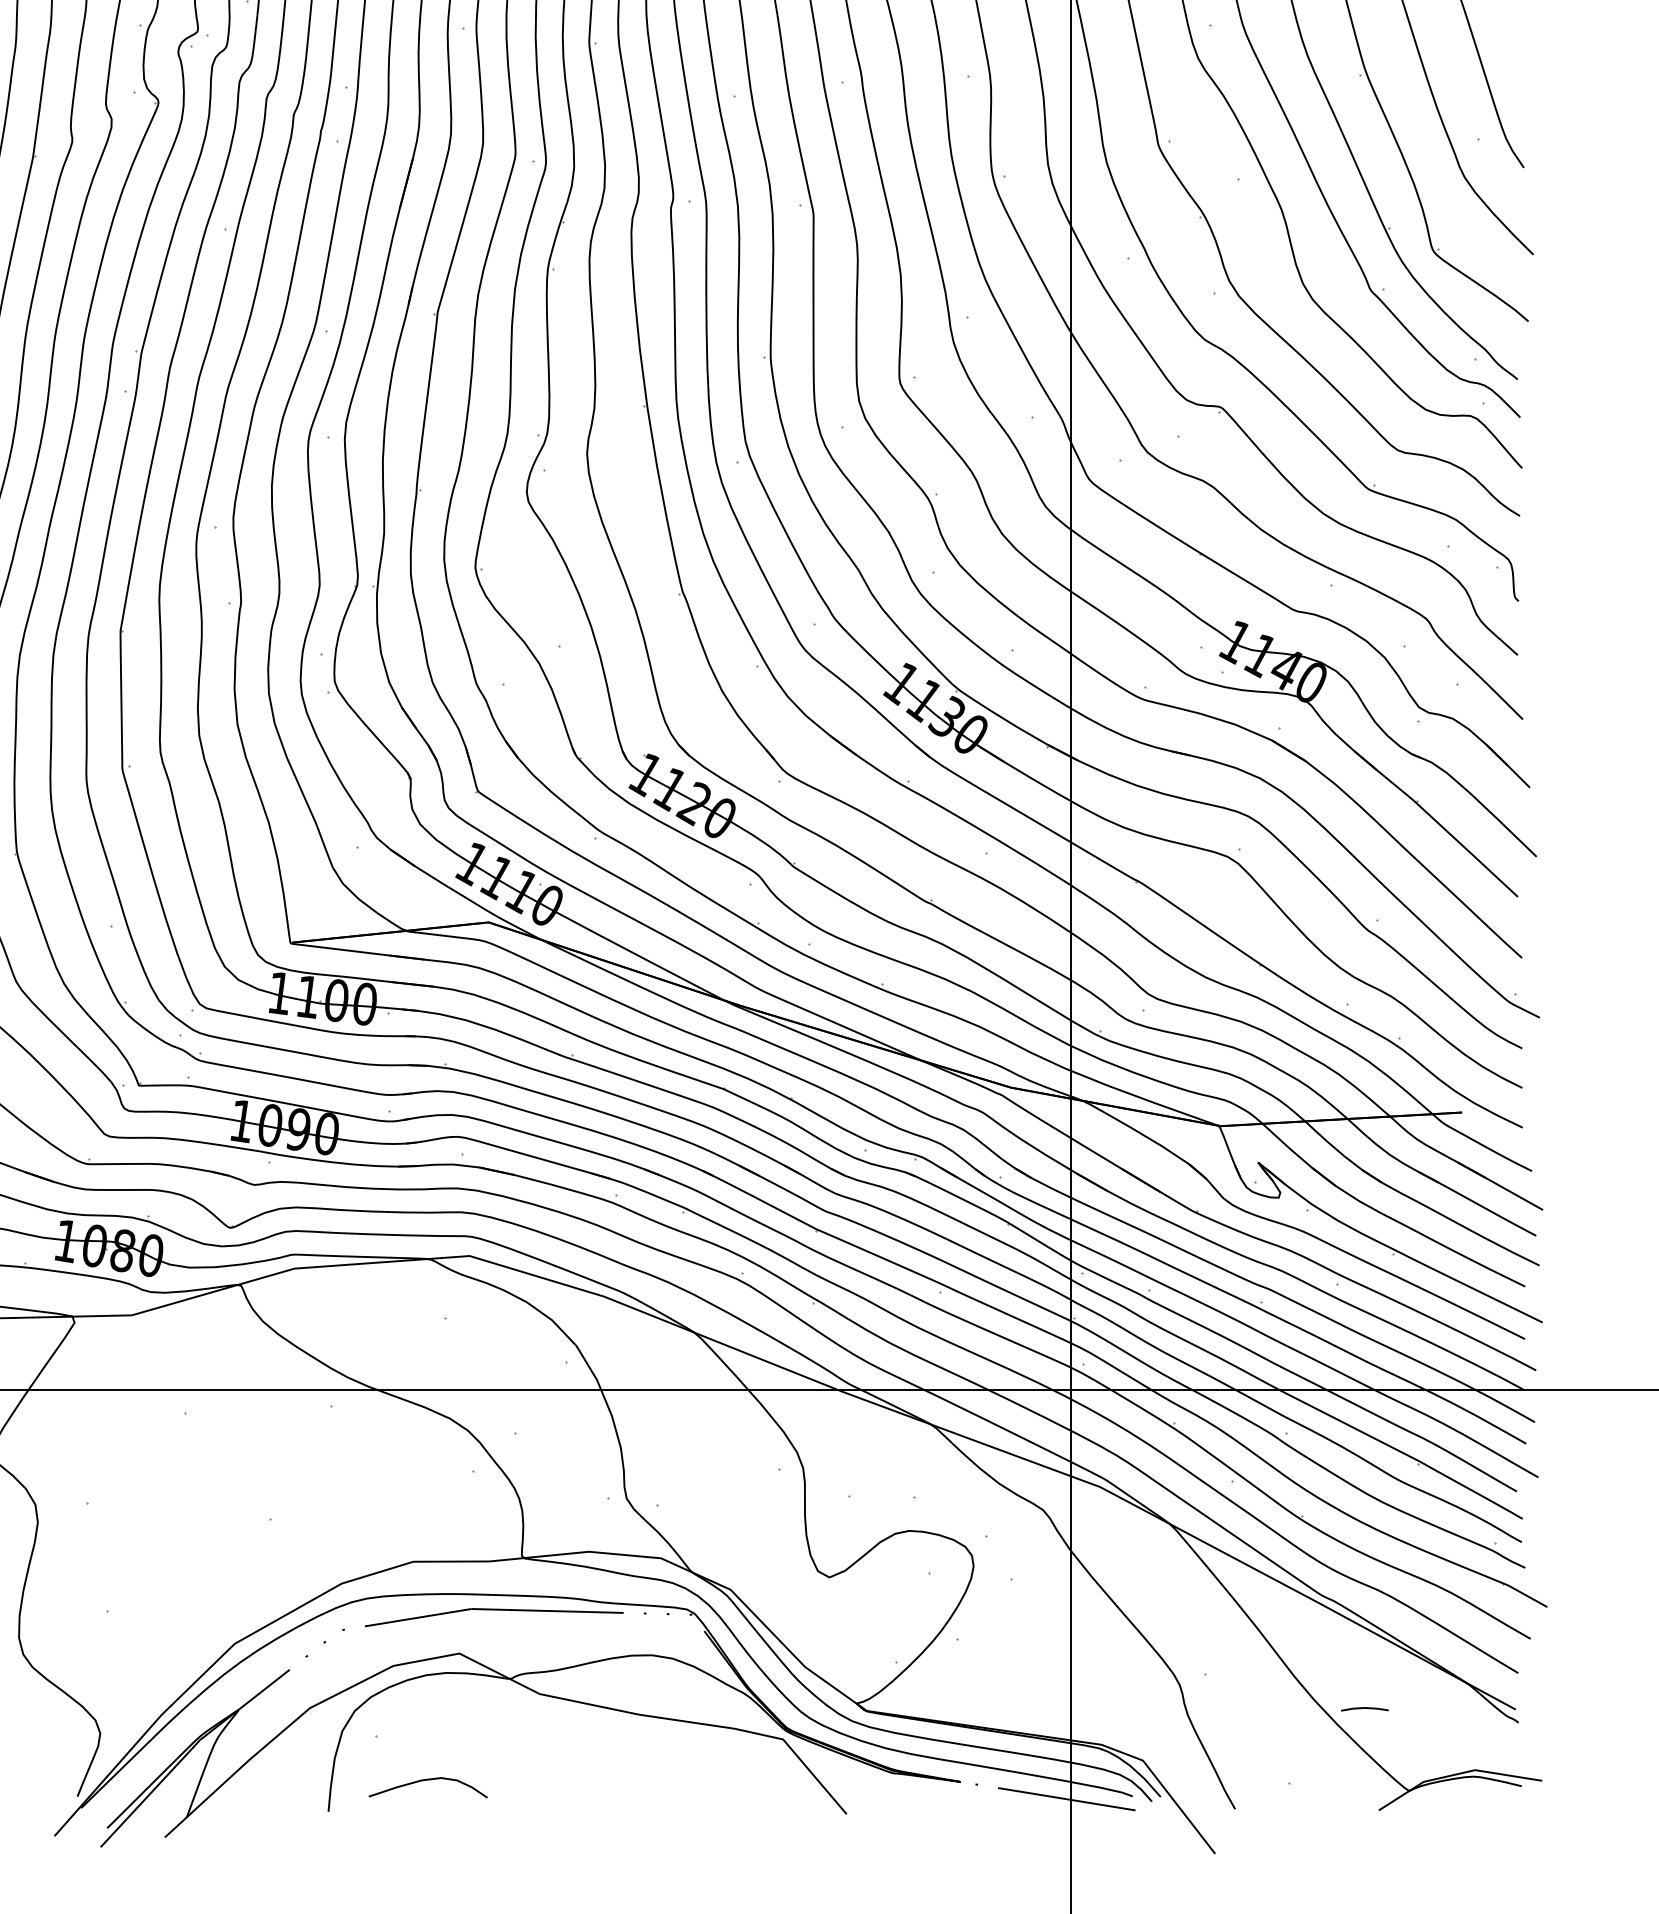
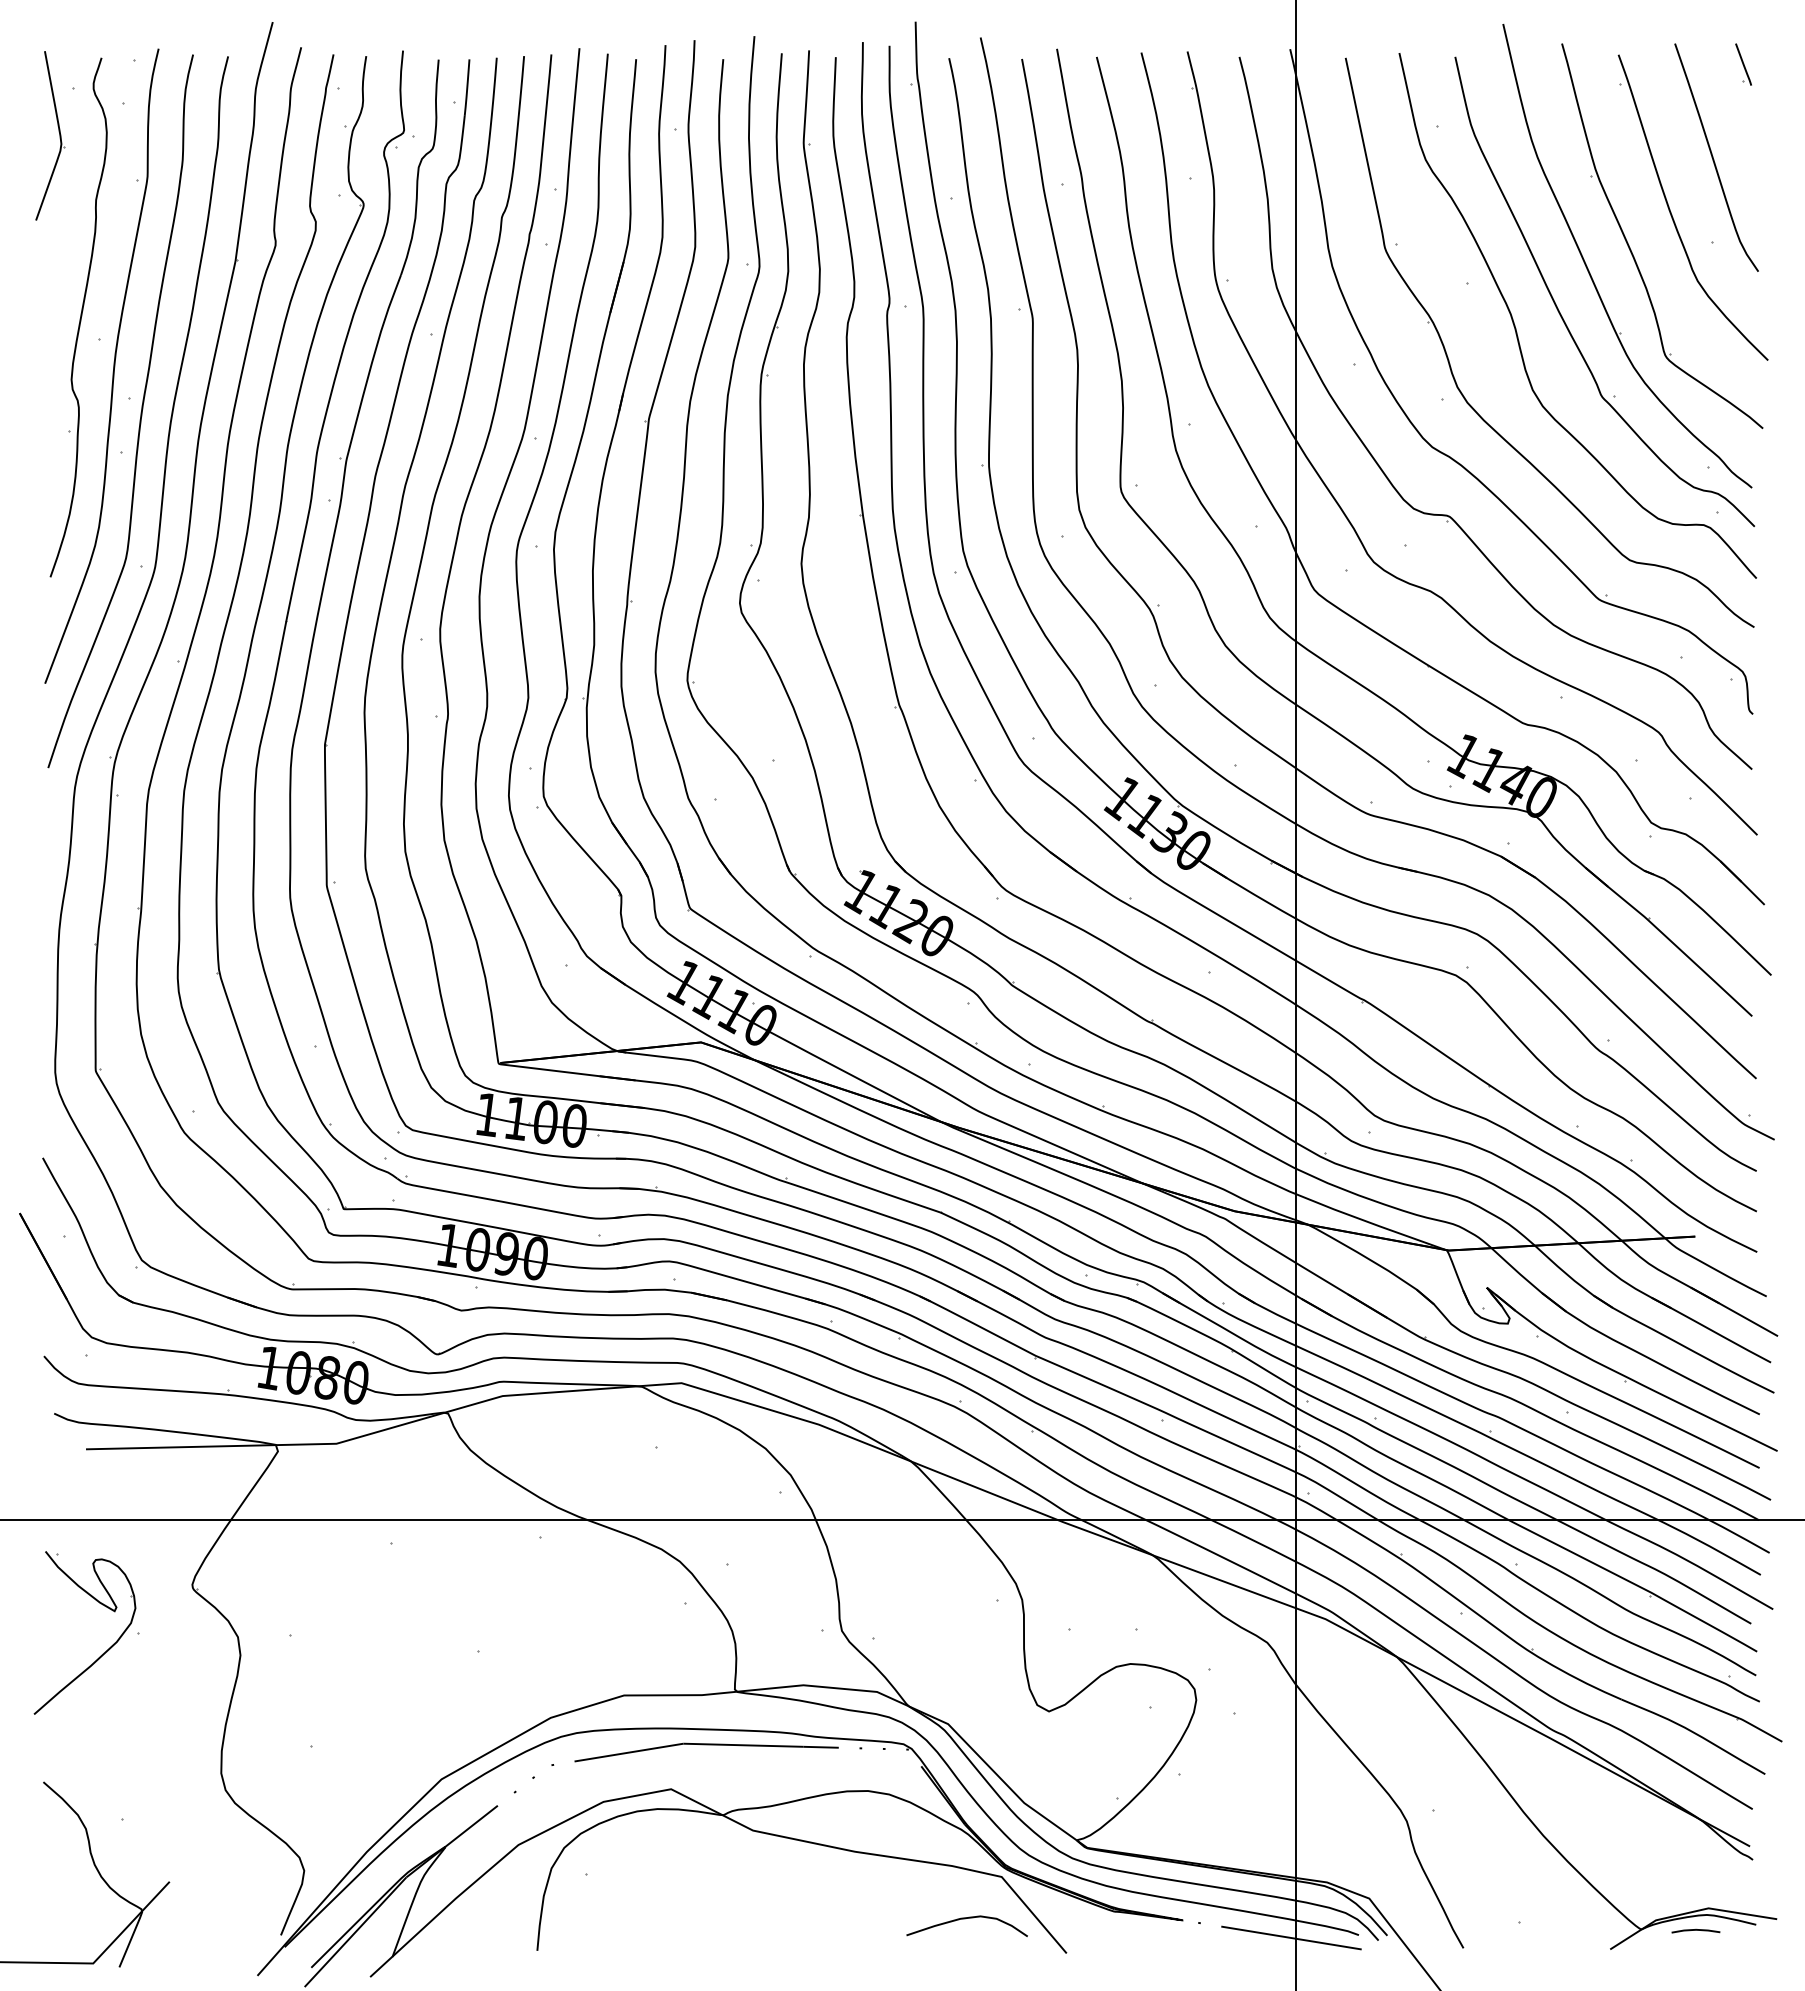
line: (1364, 1708) -> (1695, 1930), moved
curve: (426, 1781) -> (965, 1919), moved

